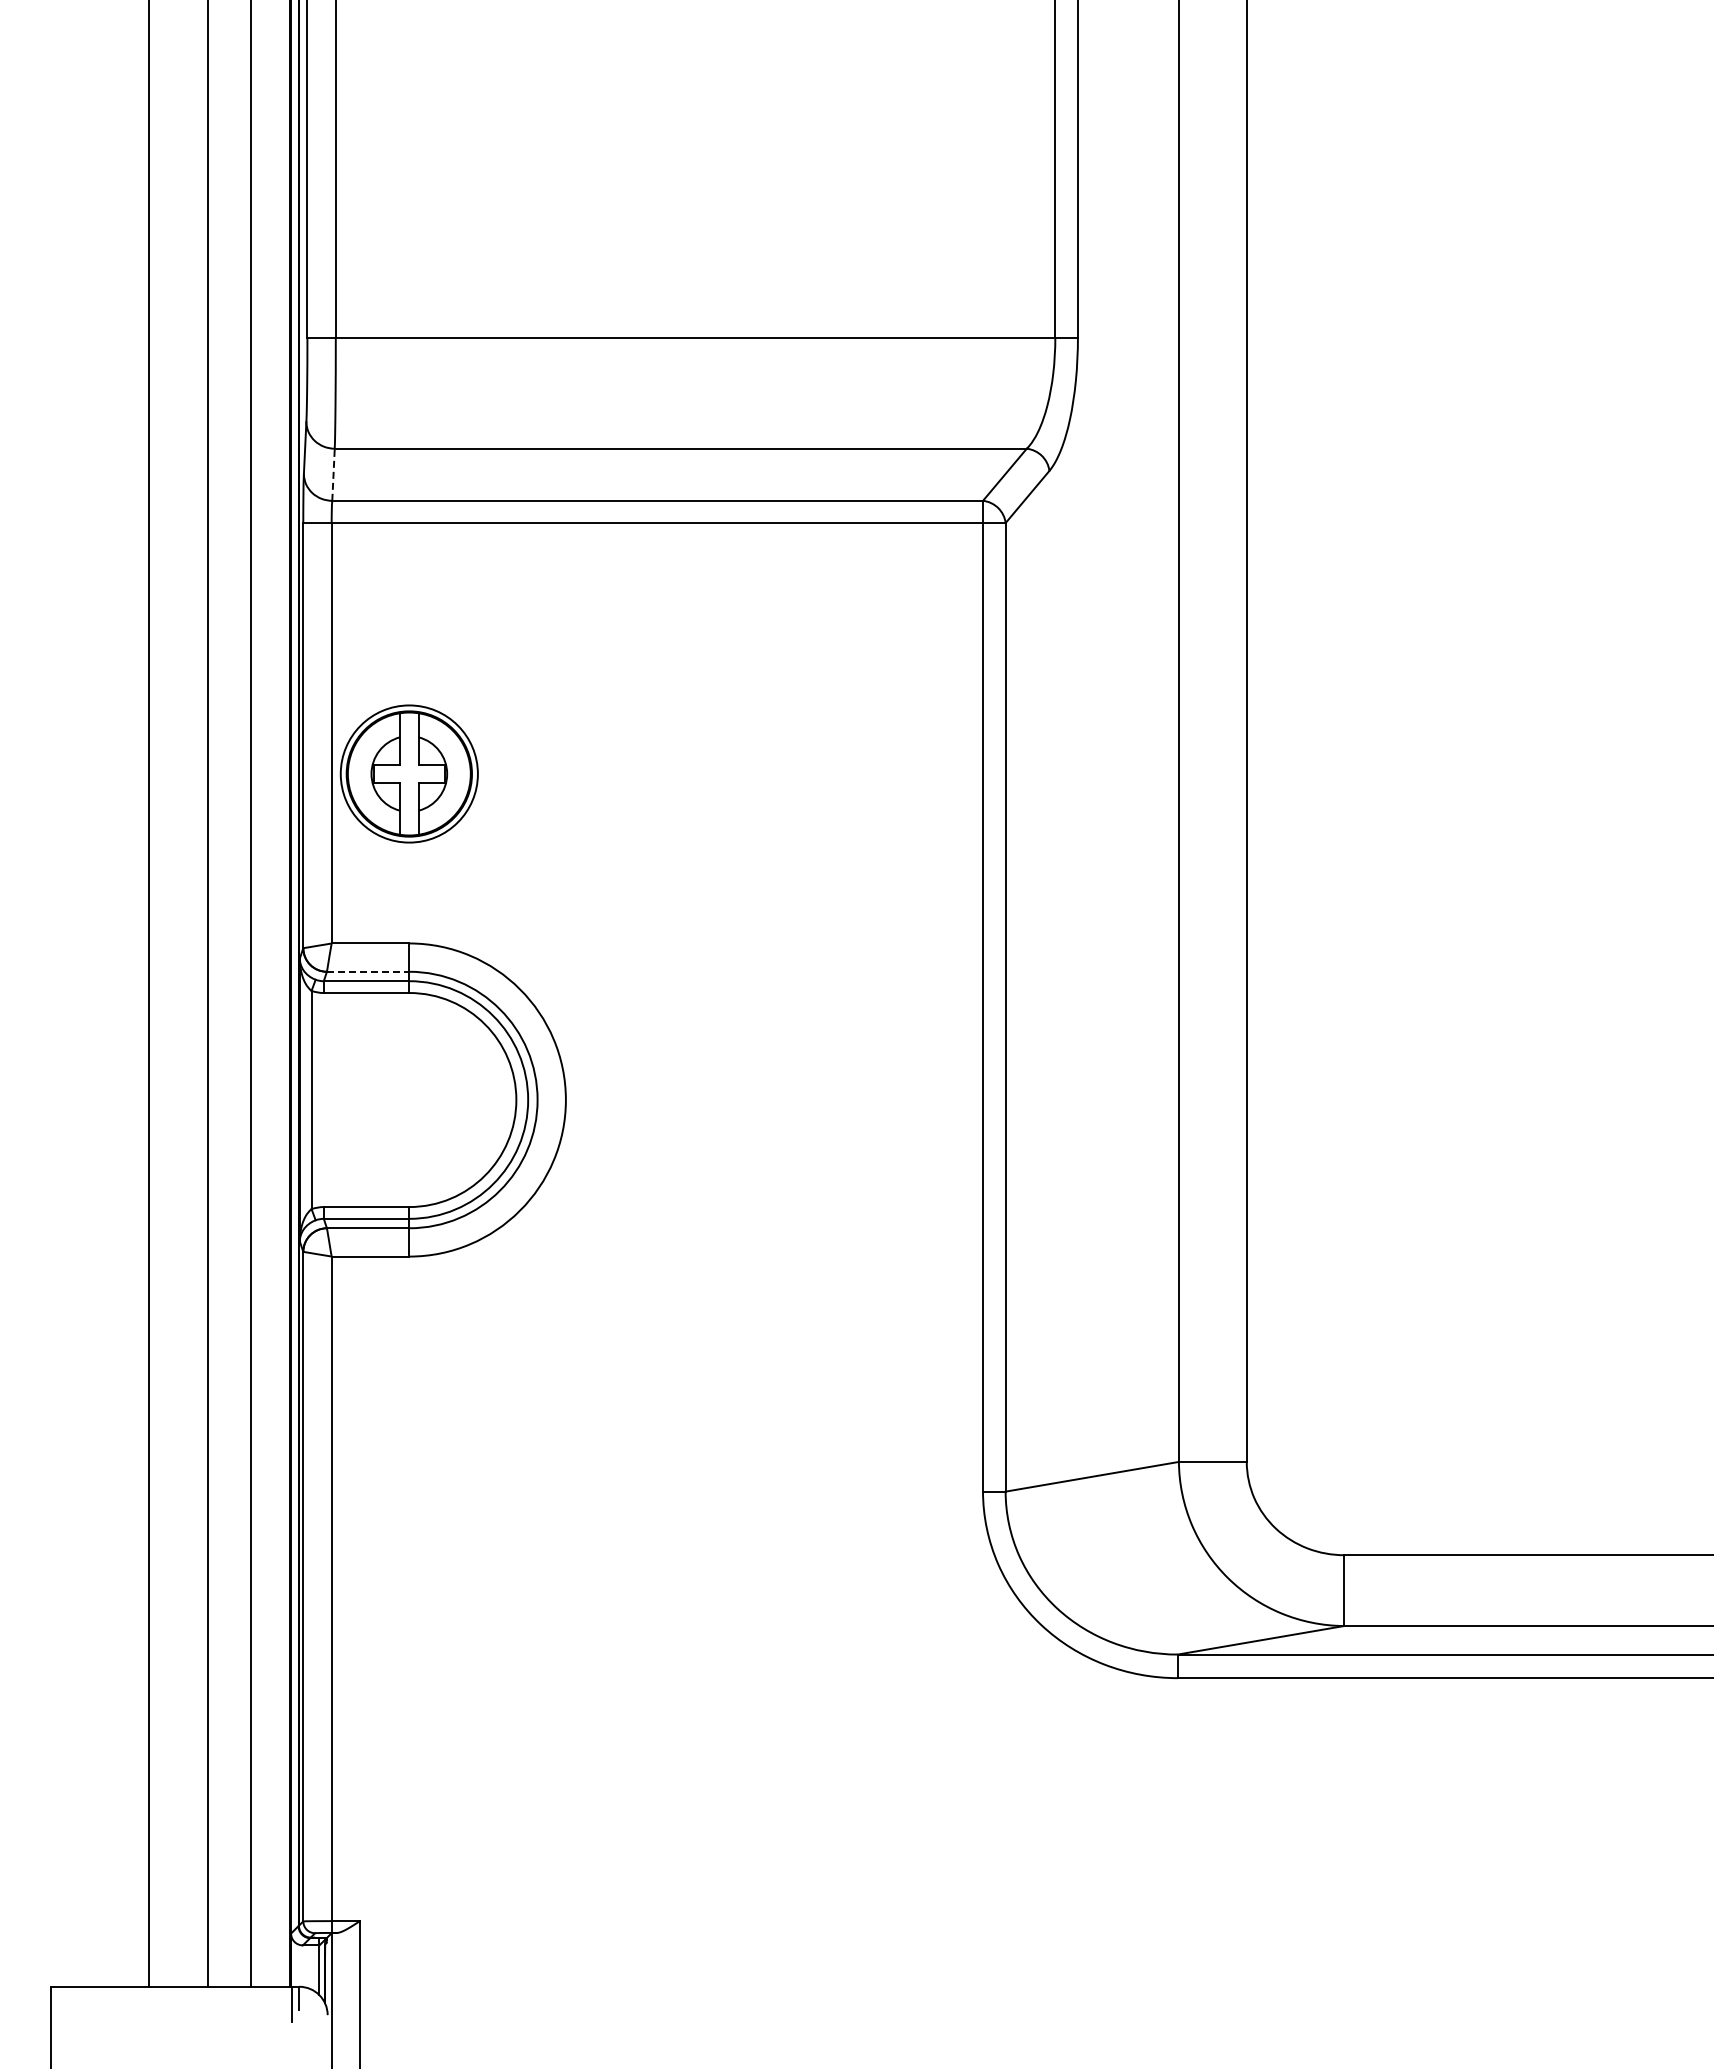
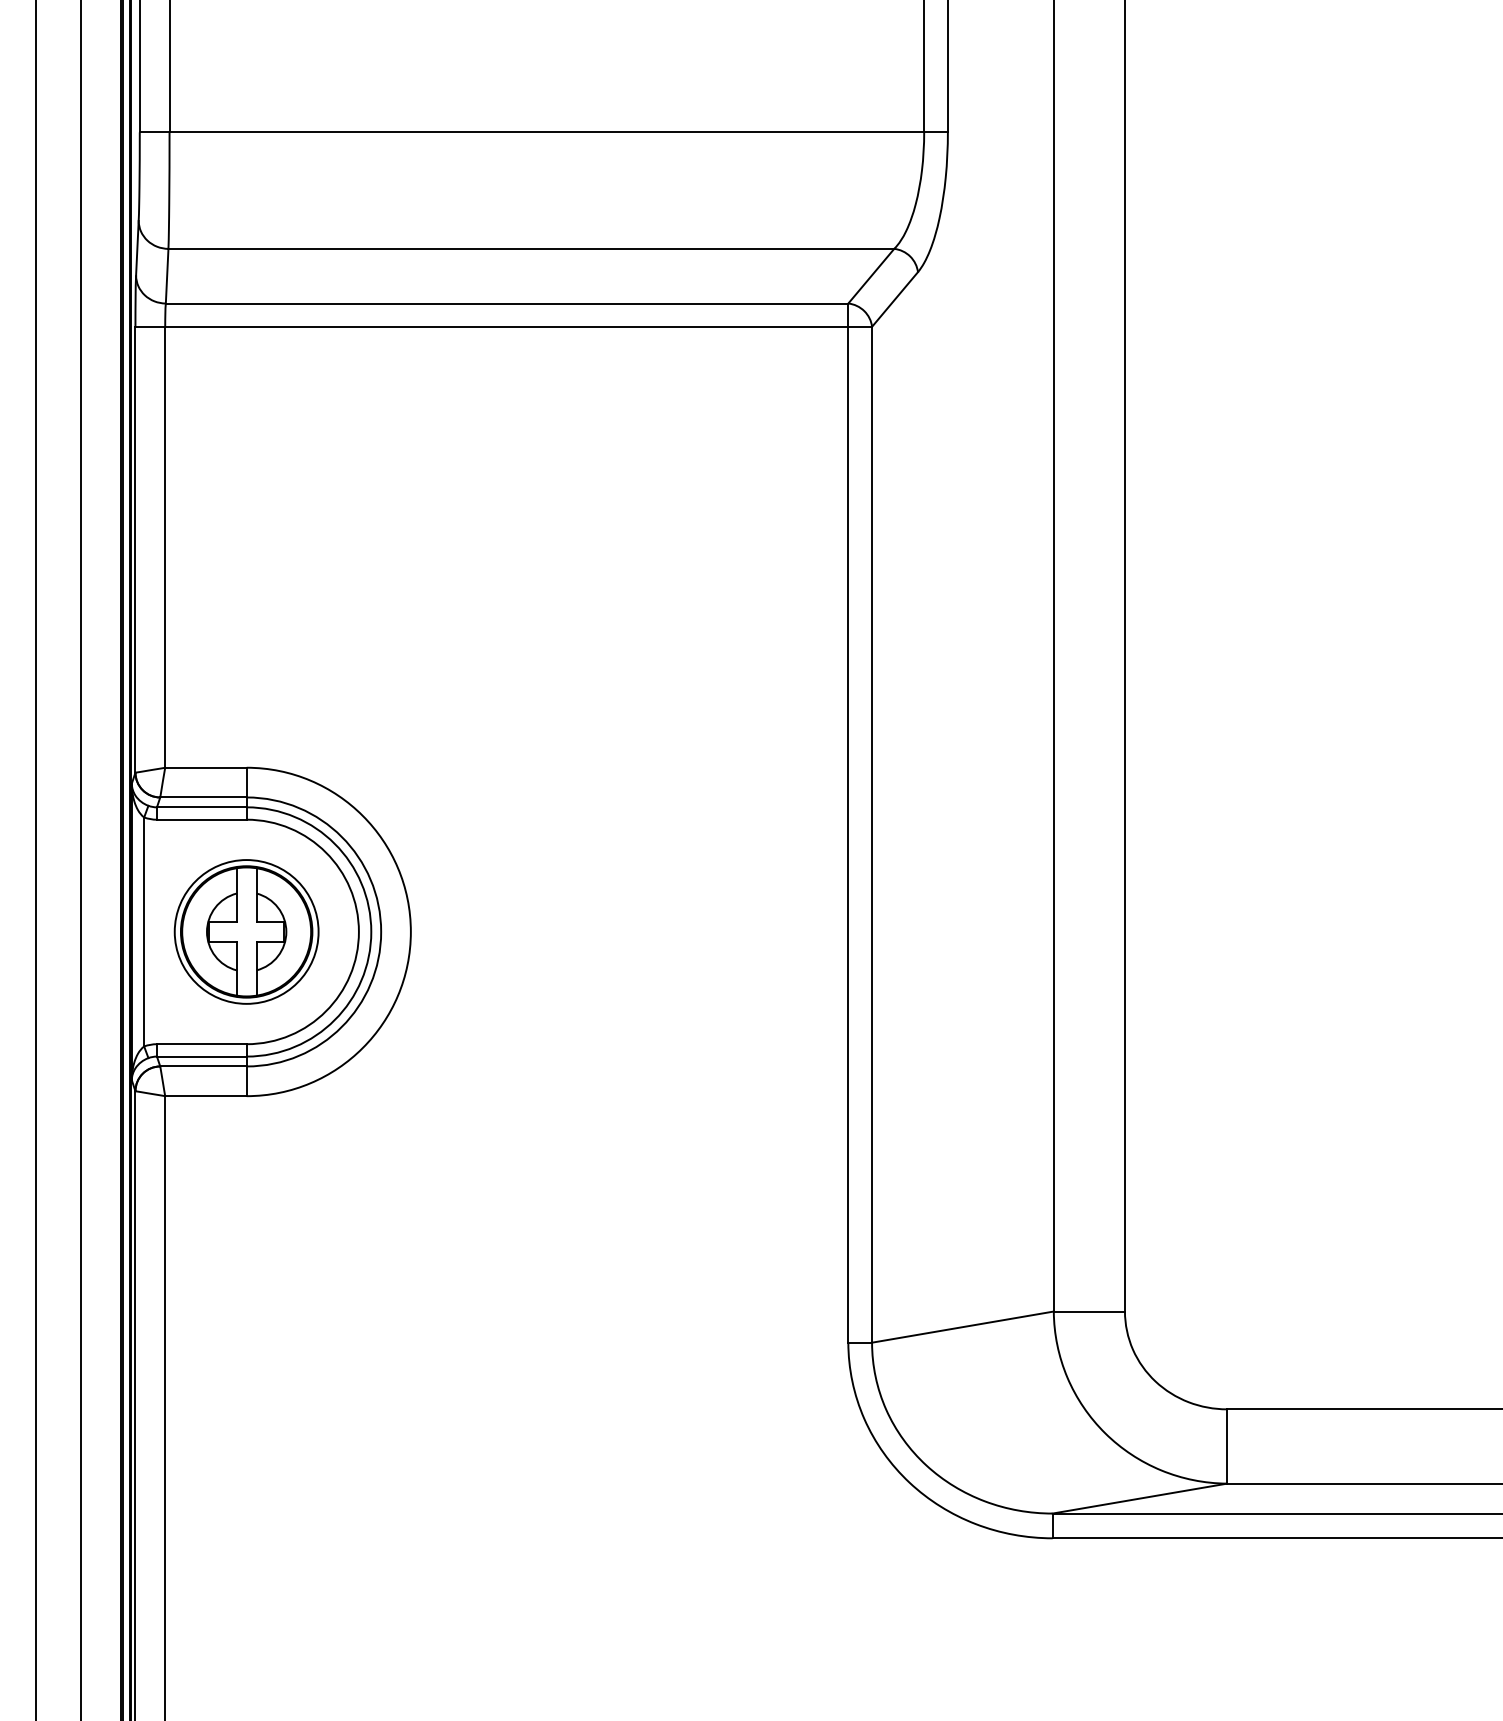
line: (333, 474) -> (167, 275), dashed -> solid
part: (408, 773) -> (245, 931), moved
line: (368, 971) -> (203, 797), dashed -> solid

